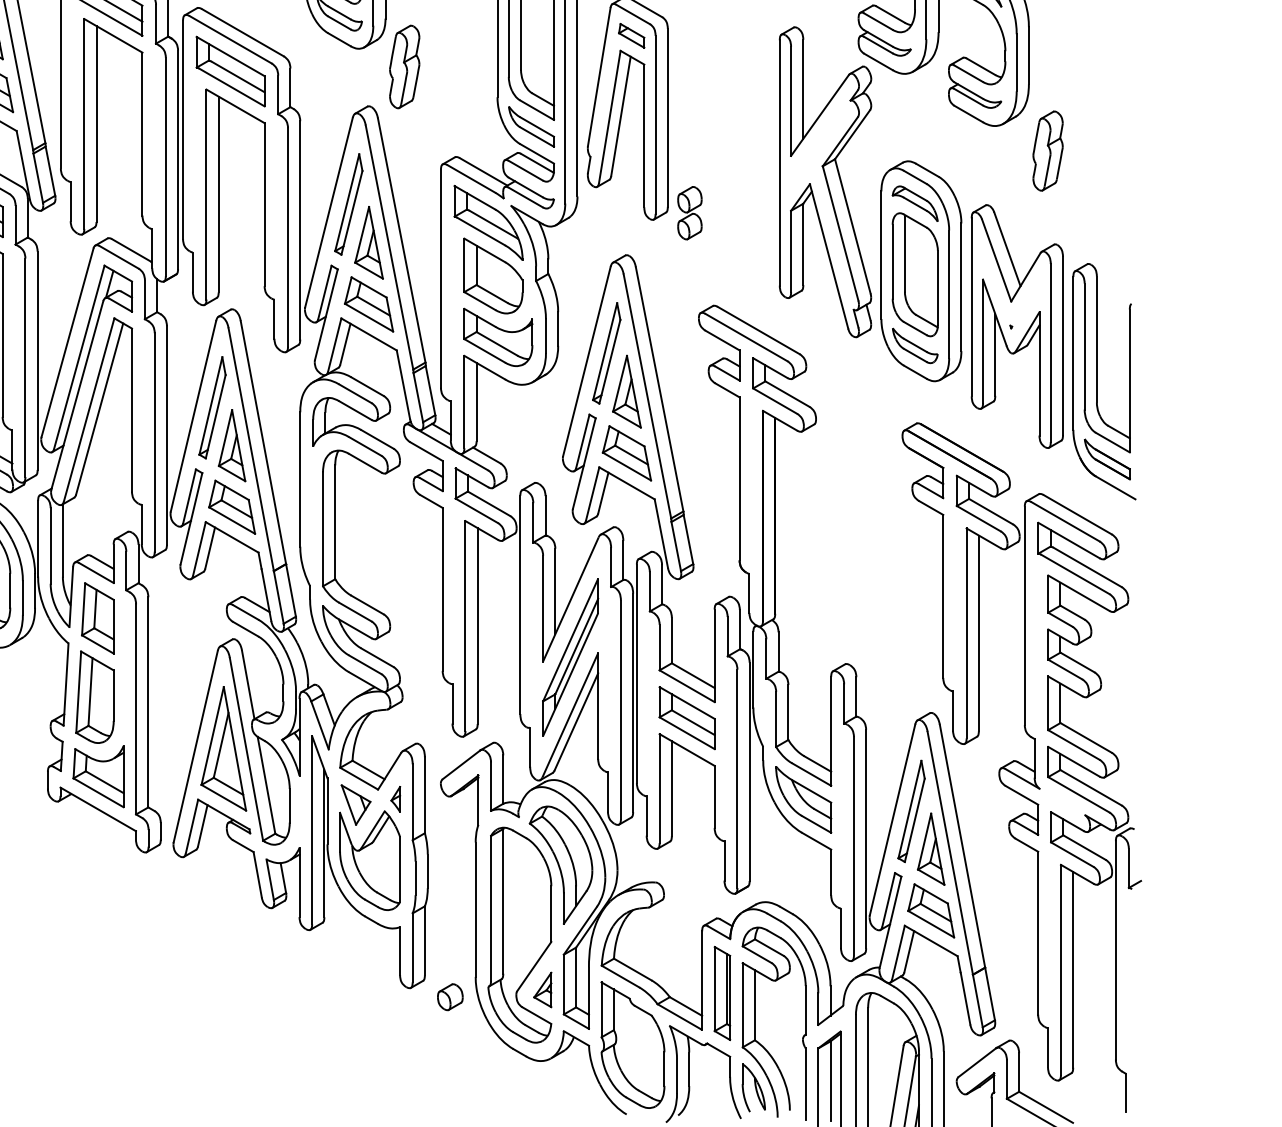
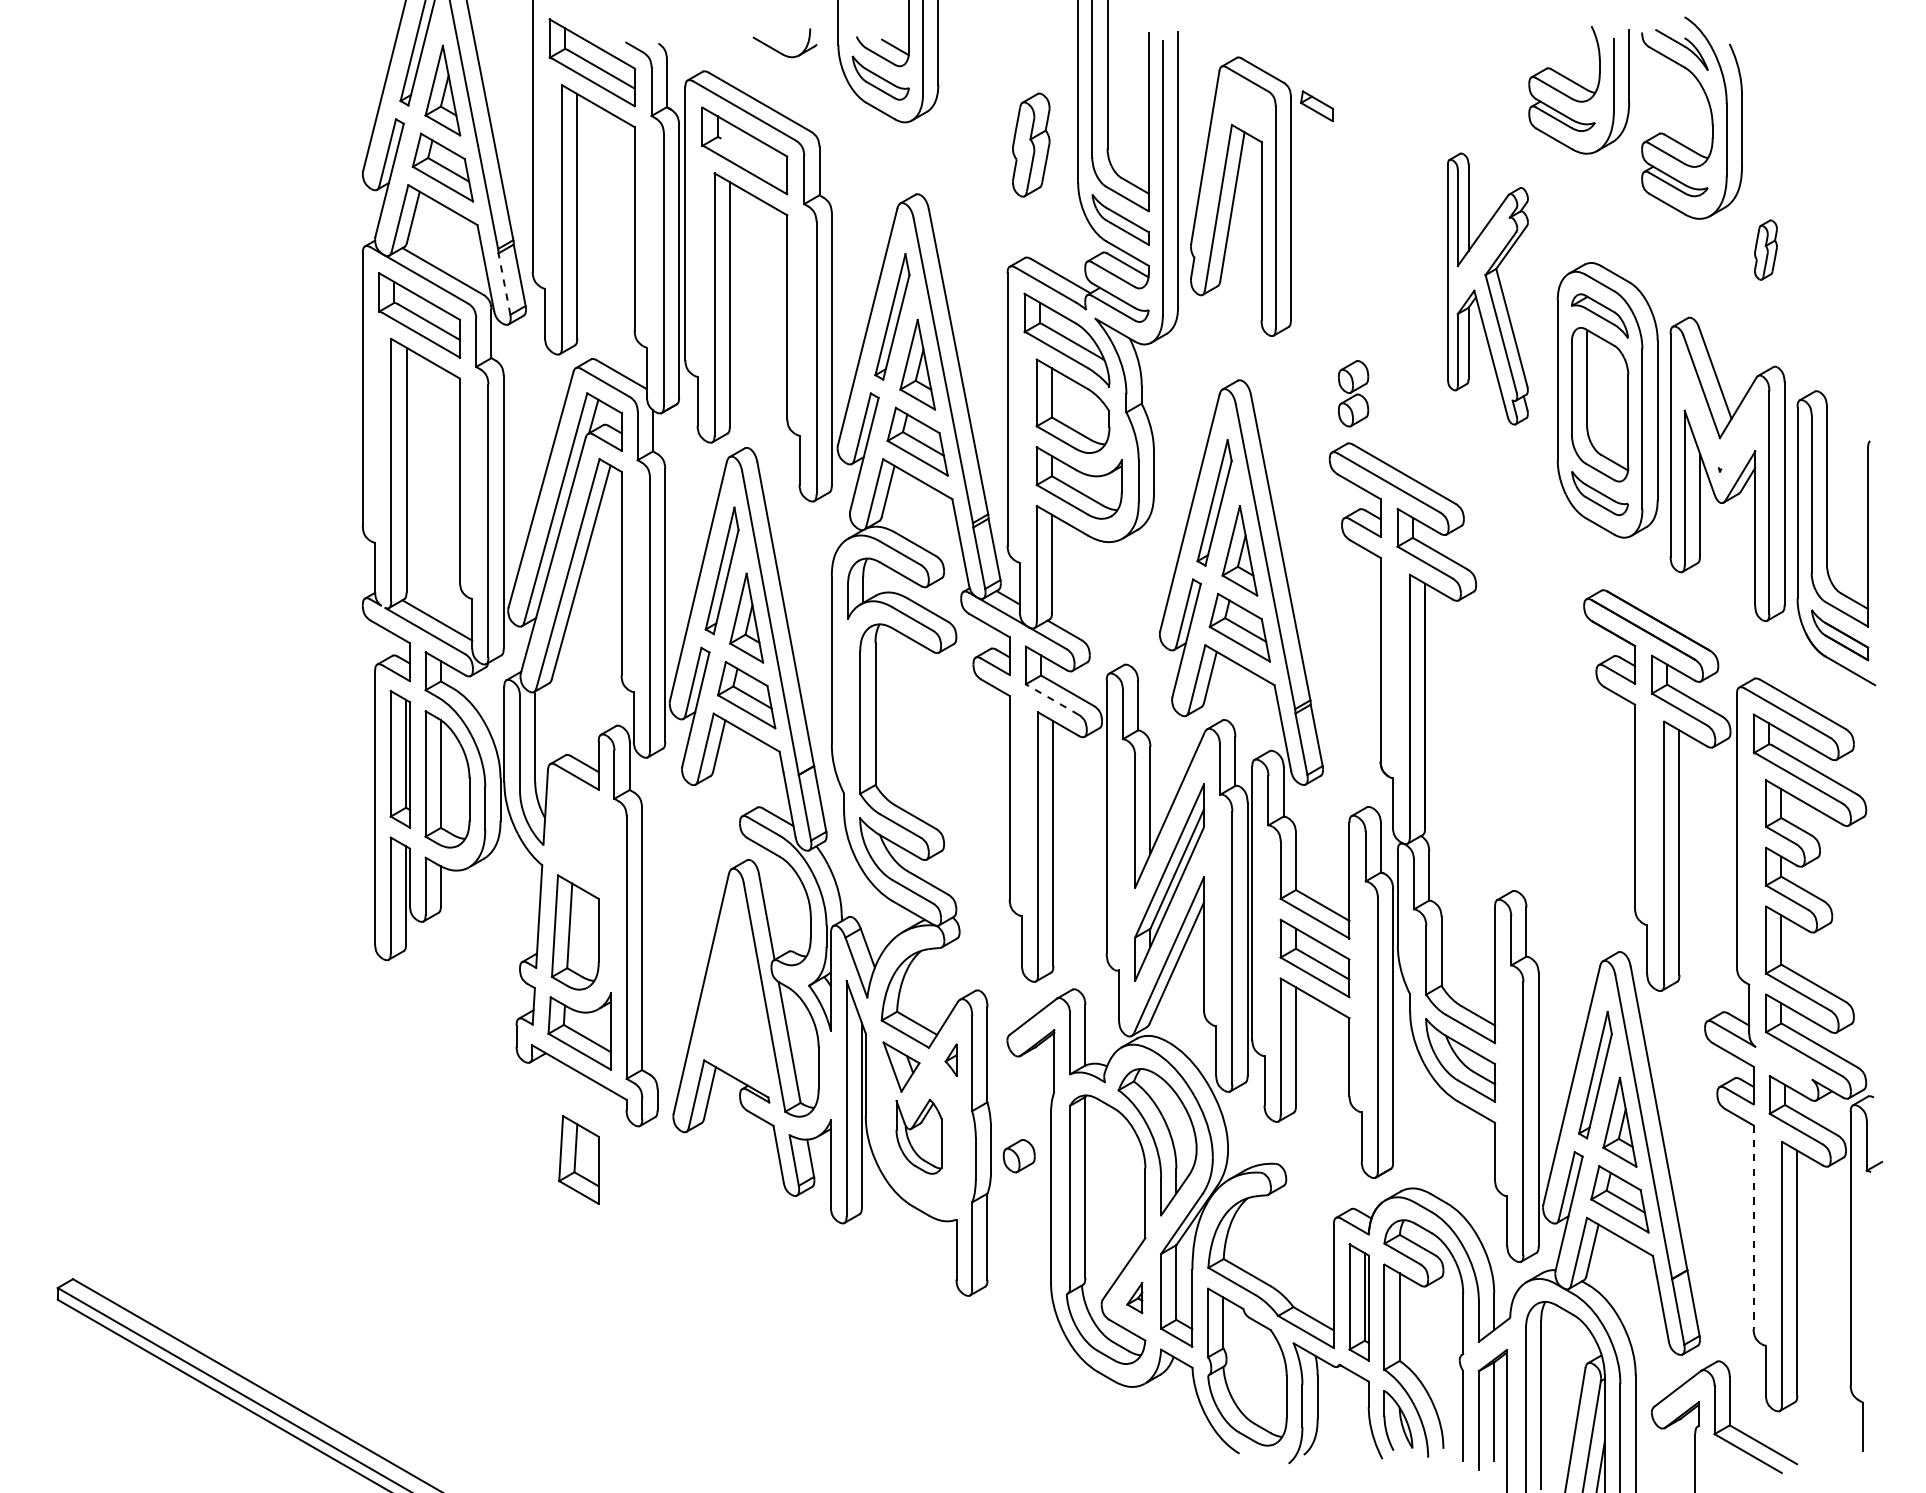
part: (631, 36) -> (1316, 106), moved
part: (404, 66) -> (1031, 144), moved
line: (238, 76) -> (754, 157), removed
part: (1047, 150) -> (1765, 249), size x0.6
line: (38, 177) -> (504, 283), solid -> dashed
part: (825, 181) -> (1487, 288), size x0.7
part: (689, 212) -> (1353, 393), moved
line: (476, 510) -> (1052, 699), solid -> dashed
part: (97, 618) -> (578, 1159), moved
part: (223, 748) -> (736, 996), removed
part: (369, 860) -> (918, 1136), size x0.6
line: (1038, 933) -> (1753, 1227), solid -> dashed
part: (542, 989) -> (1134, 1297), size x0.7
part: (449, 997) -> (1018, 1156), moved

